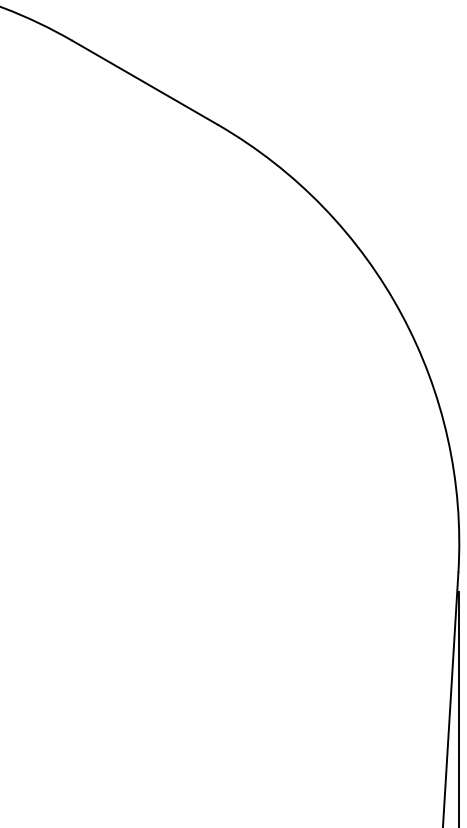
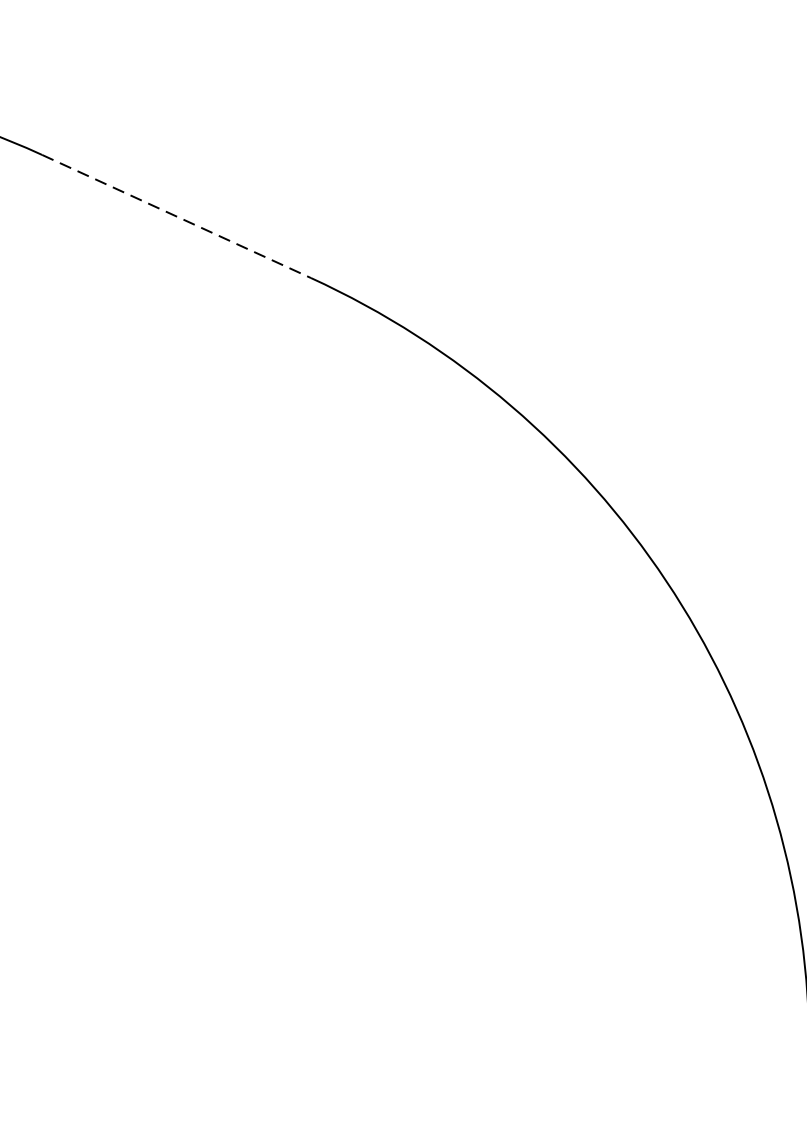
line: (144, 82) -> (175, 216), solid -> dashed

